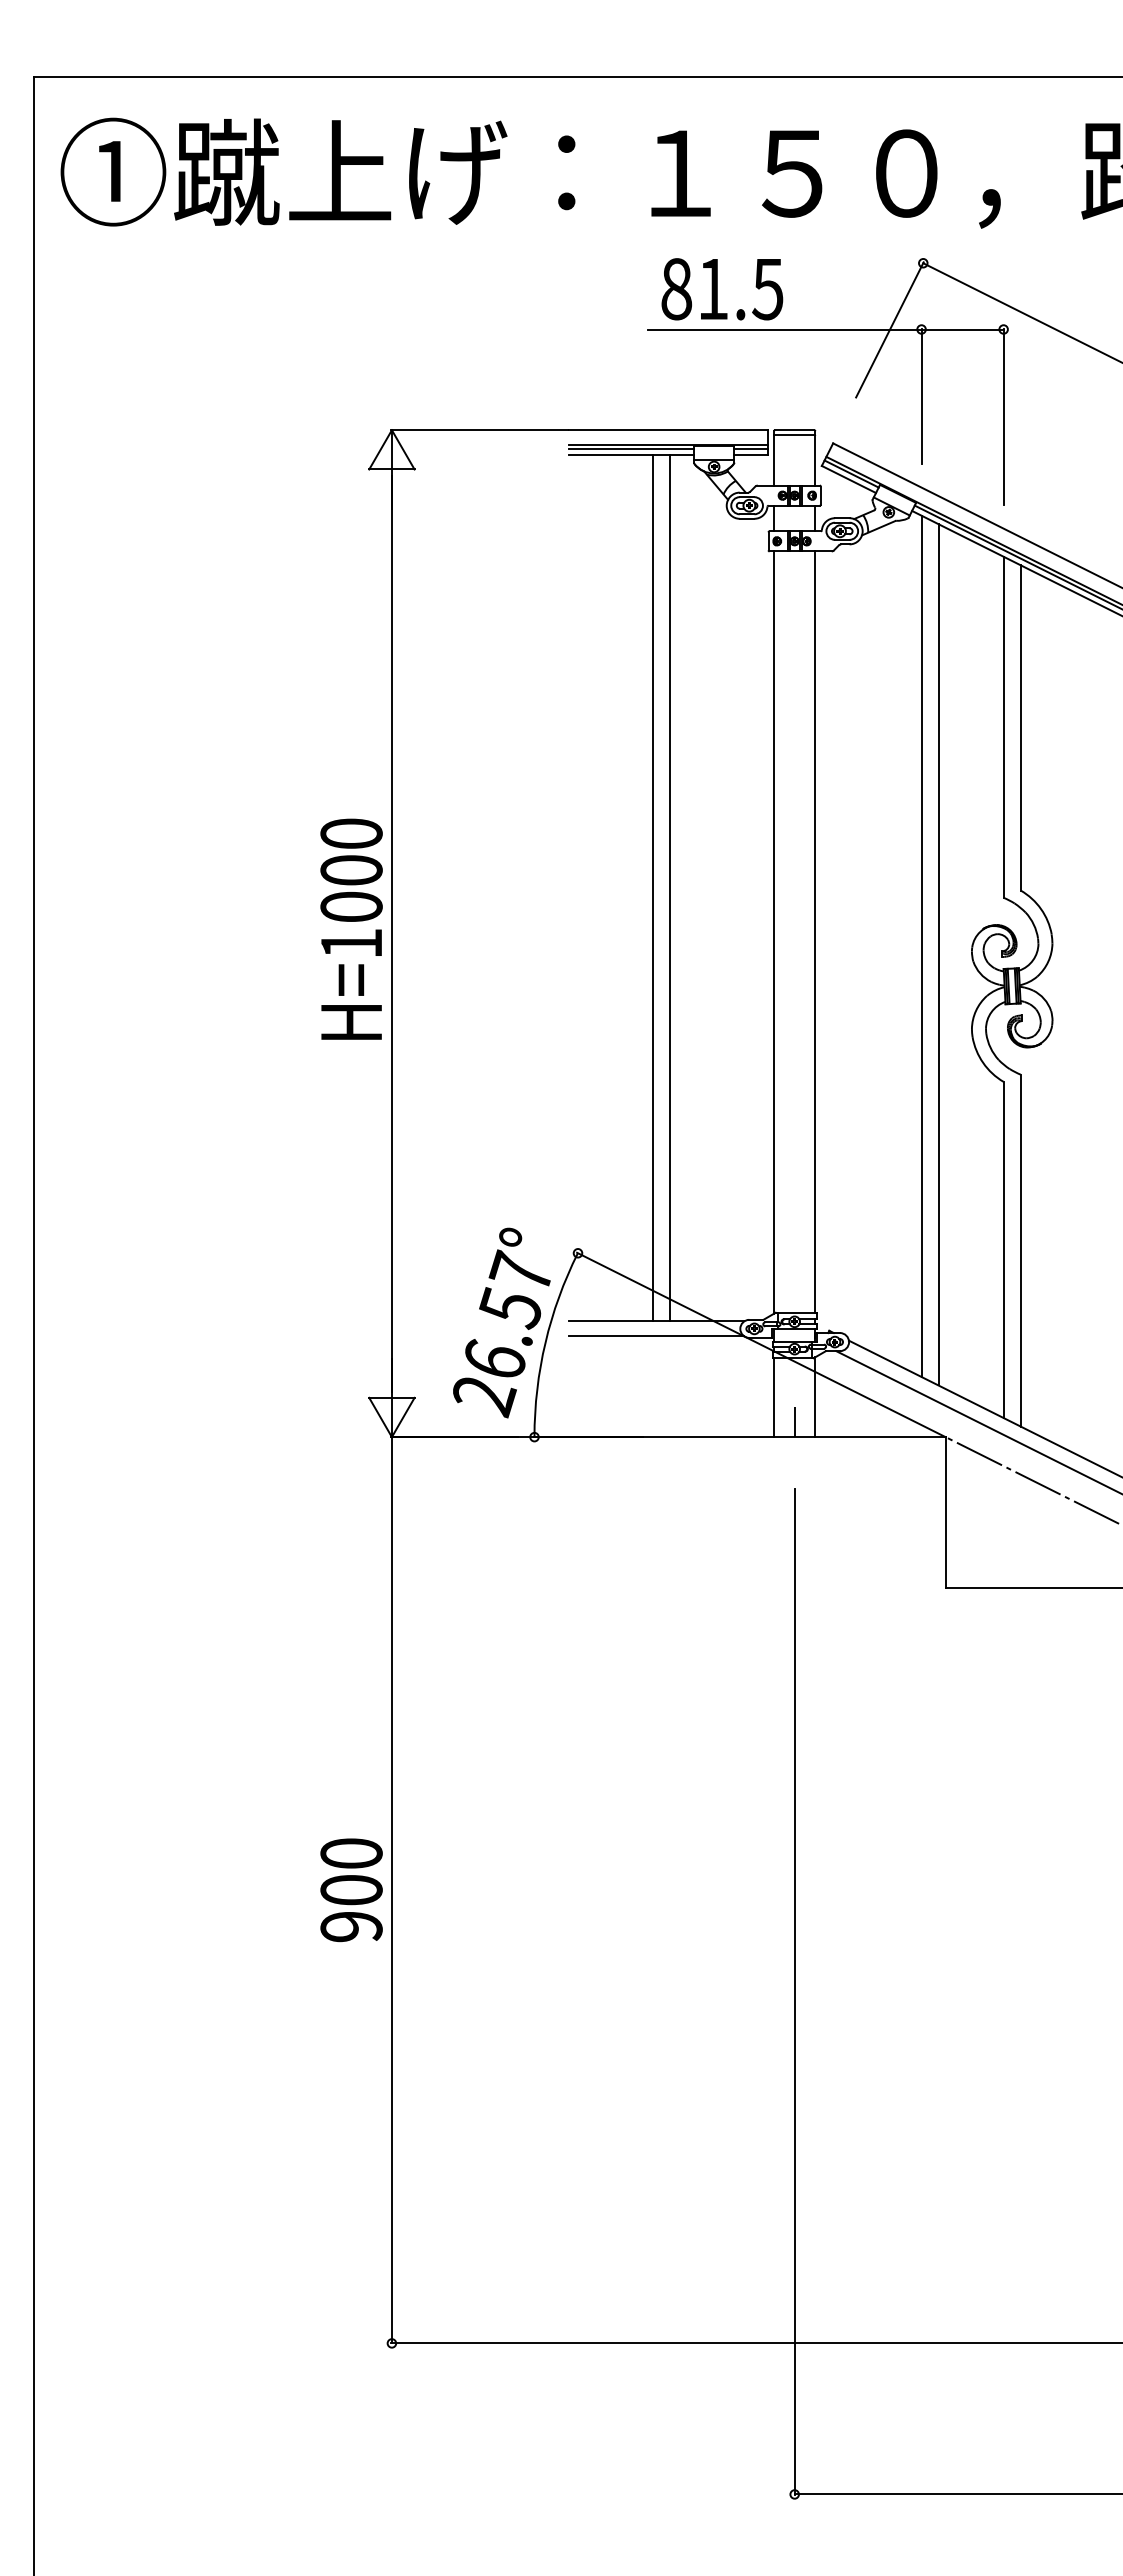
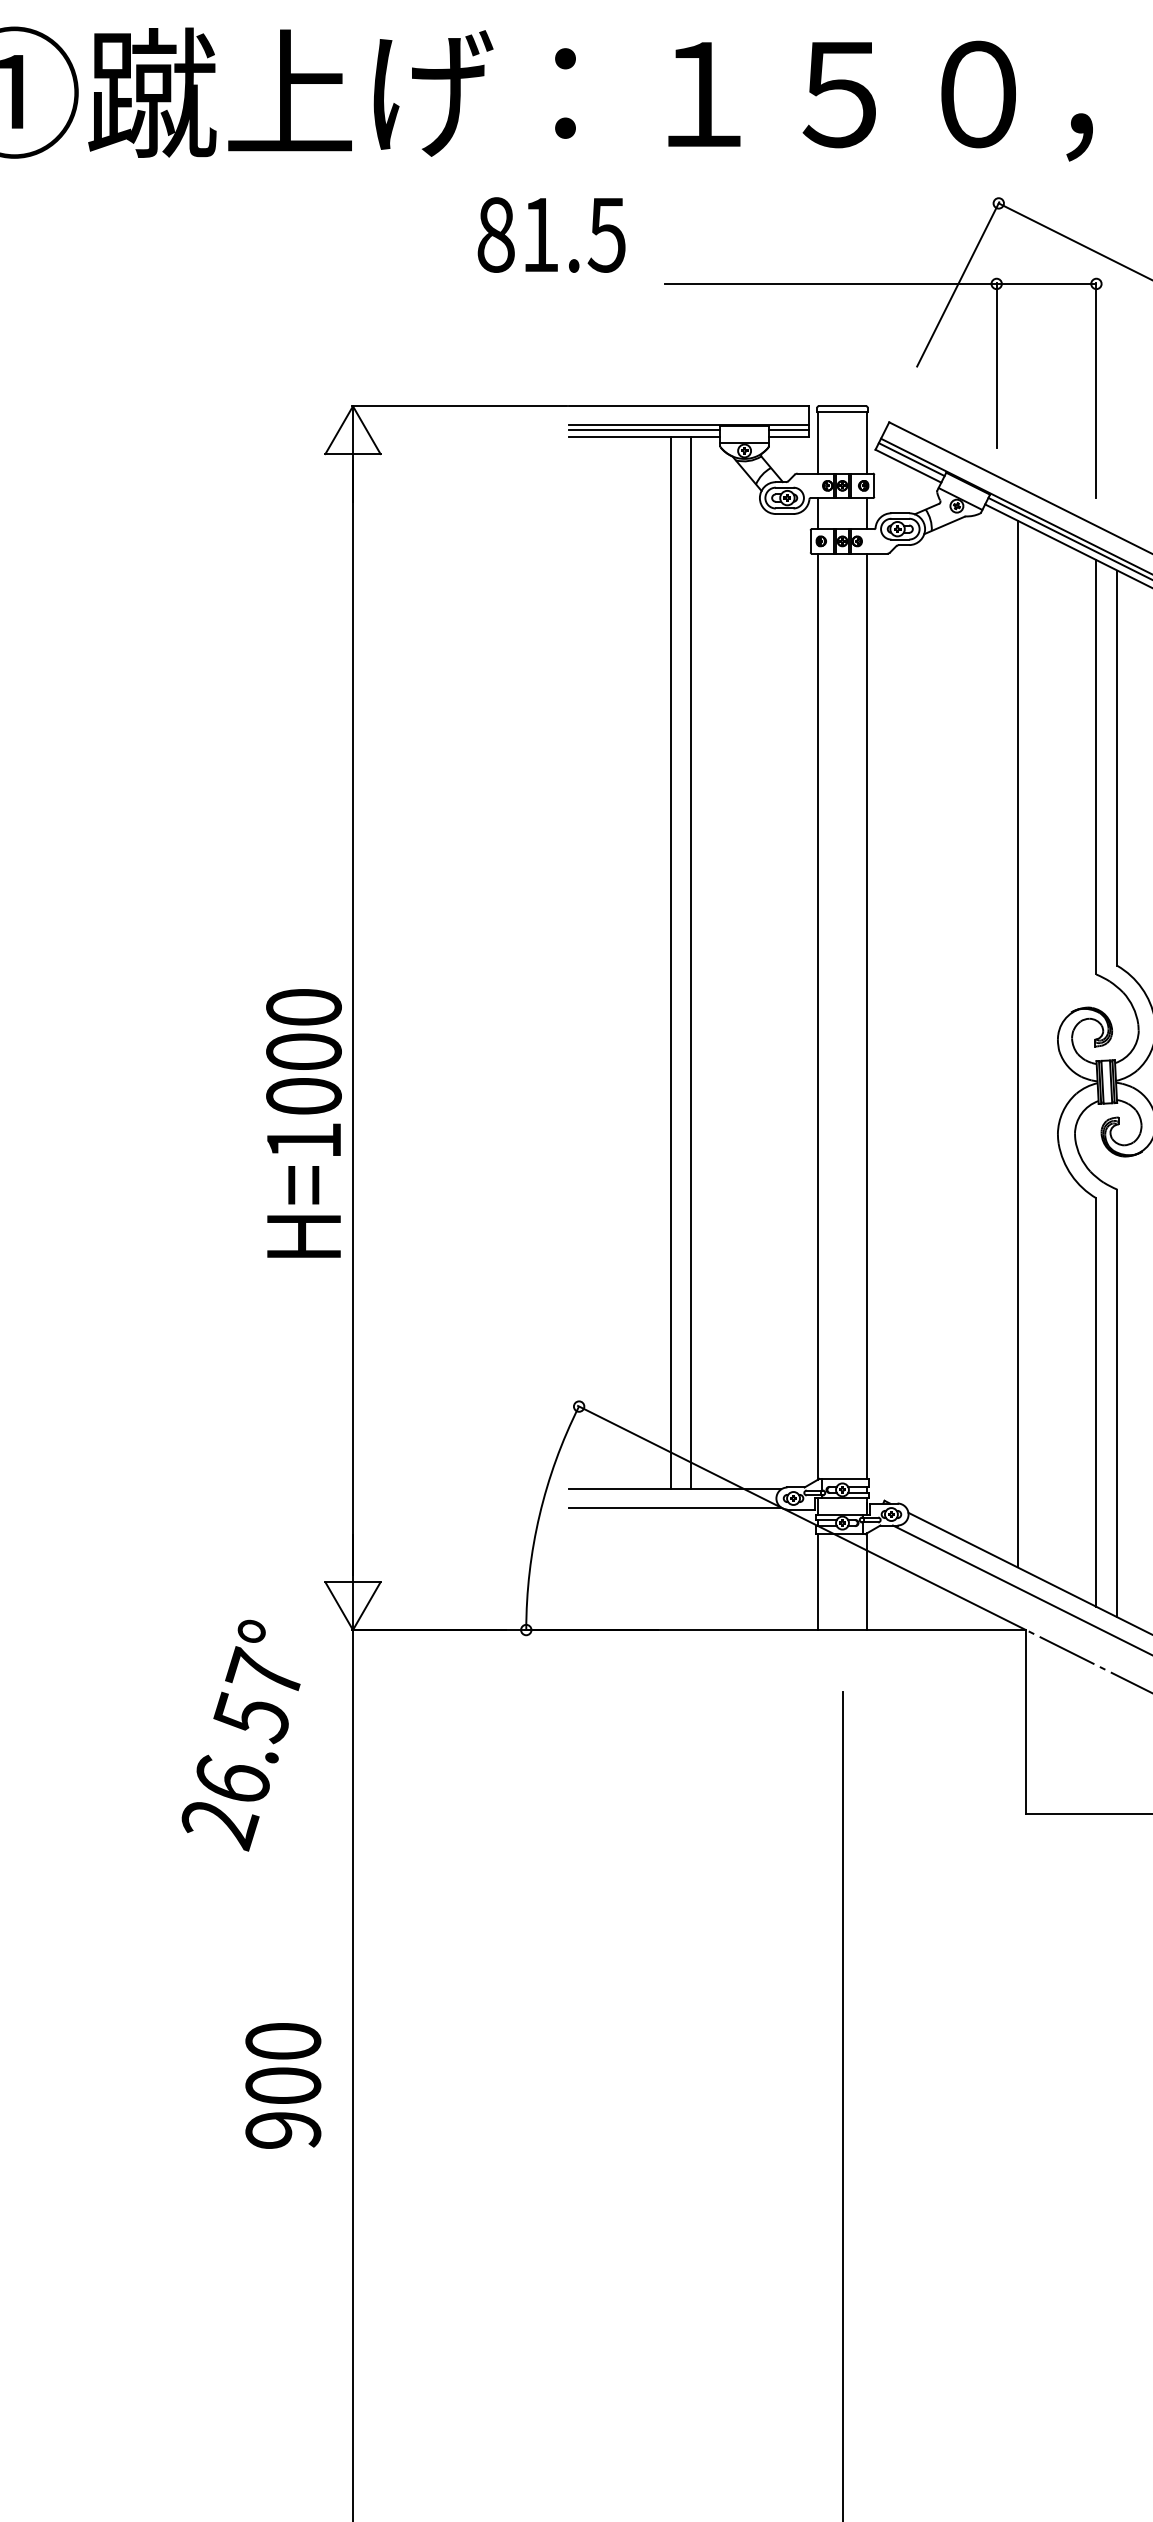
text: (722, 289) -> (551, 235), moved
text: (351, 928) -> (303, 1122), moved
line: (921, 945) -> (996, 1032), removed
text: (501, 1322) -> (240, 1734), moved
line: (794, 1422) -> (842, 1612), removed
text: (351, 1890) -> (283, 2086), moved

